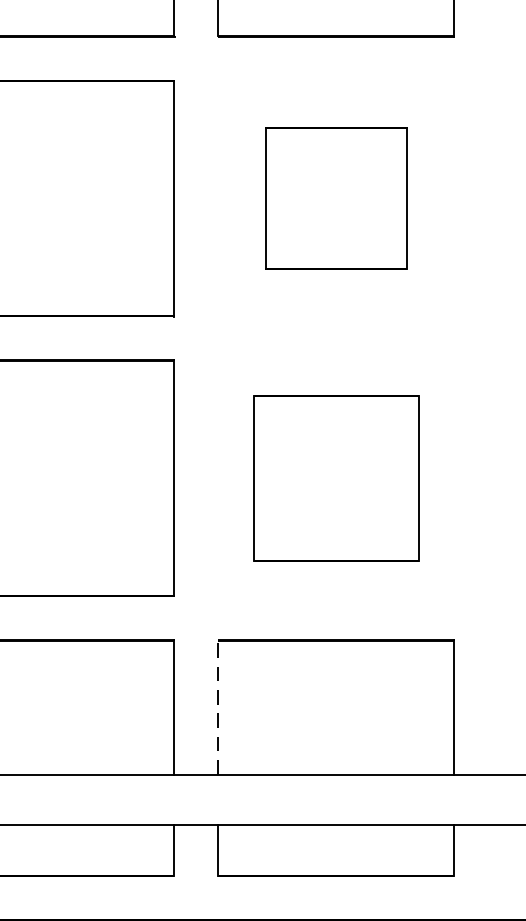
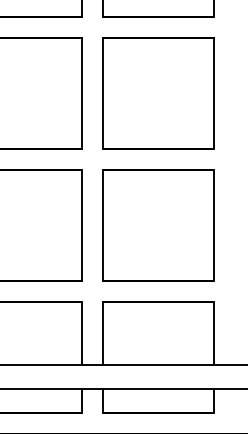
part: (336, 198) -> (158, 93), size x1.67
part: (336, 478) -> (158, 225), size x1.43
line: (217, 707) -> (102, 333), dashed -> solid

